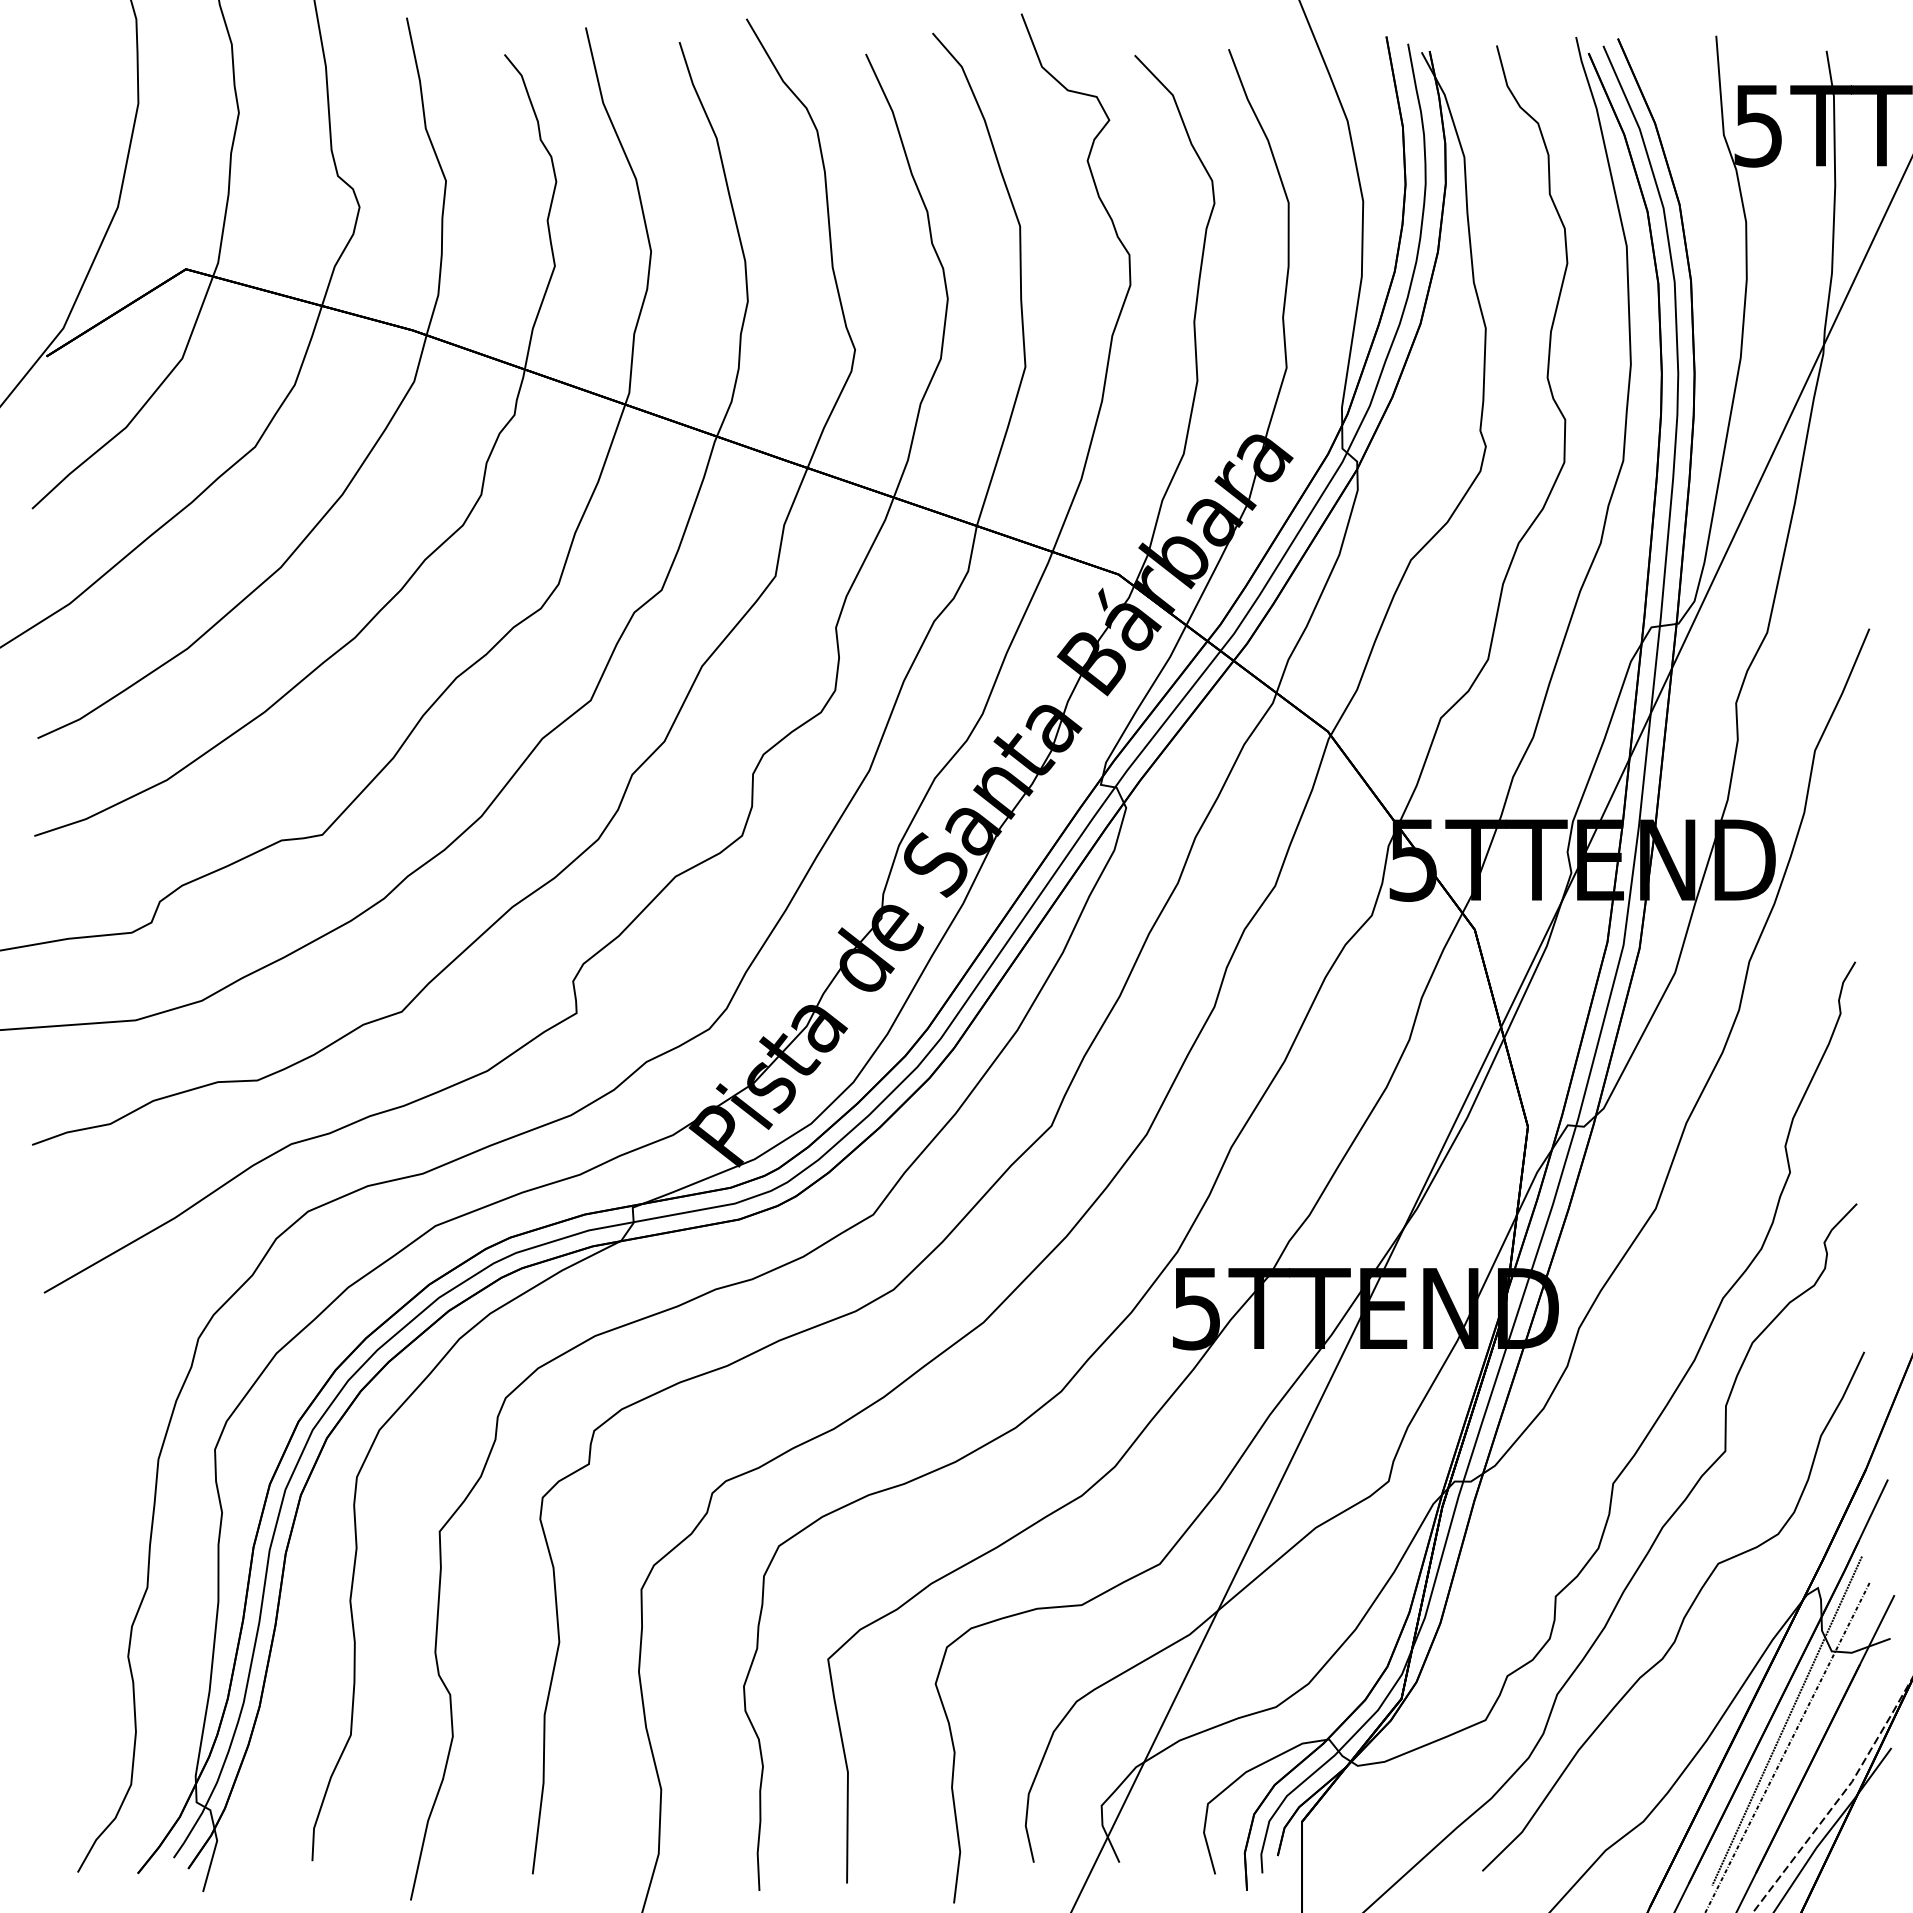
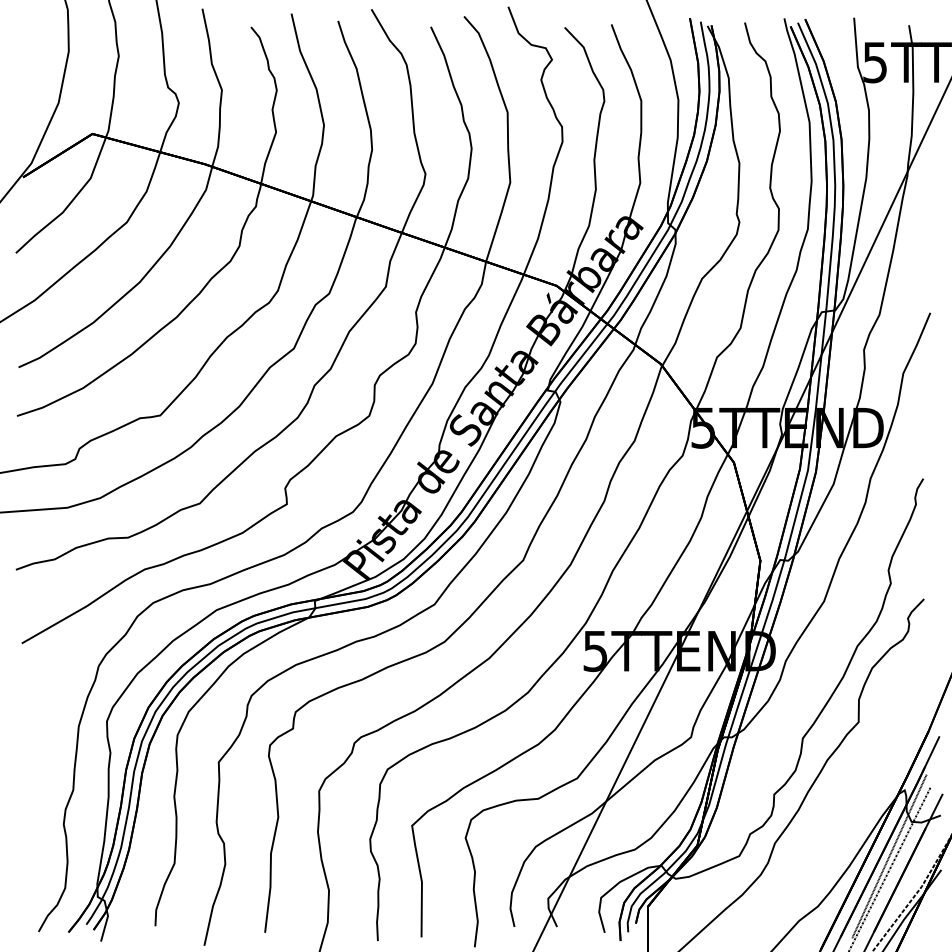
part: (1672, 1610) -> (832, 801), removed

